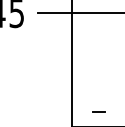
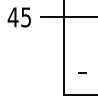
line: (99, 111) -> (82, 72), moved

